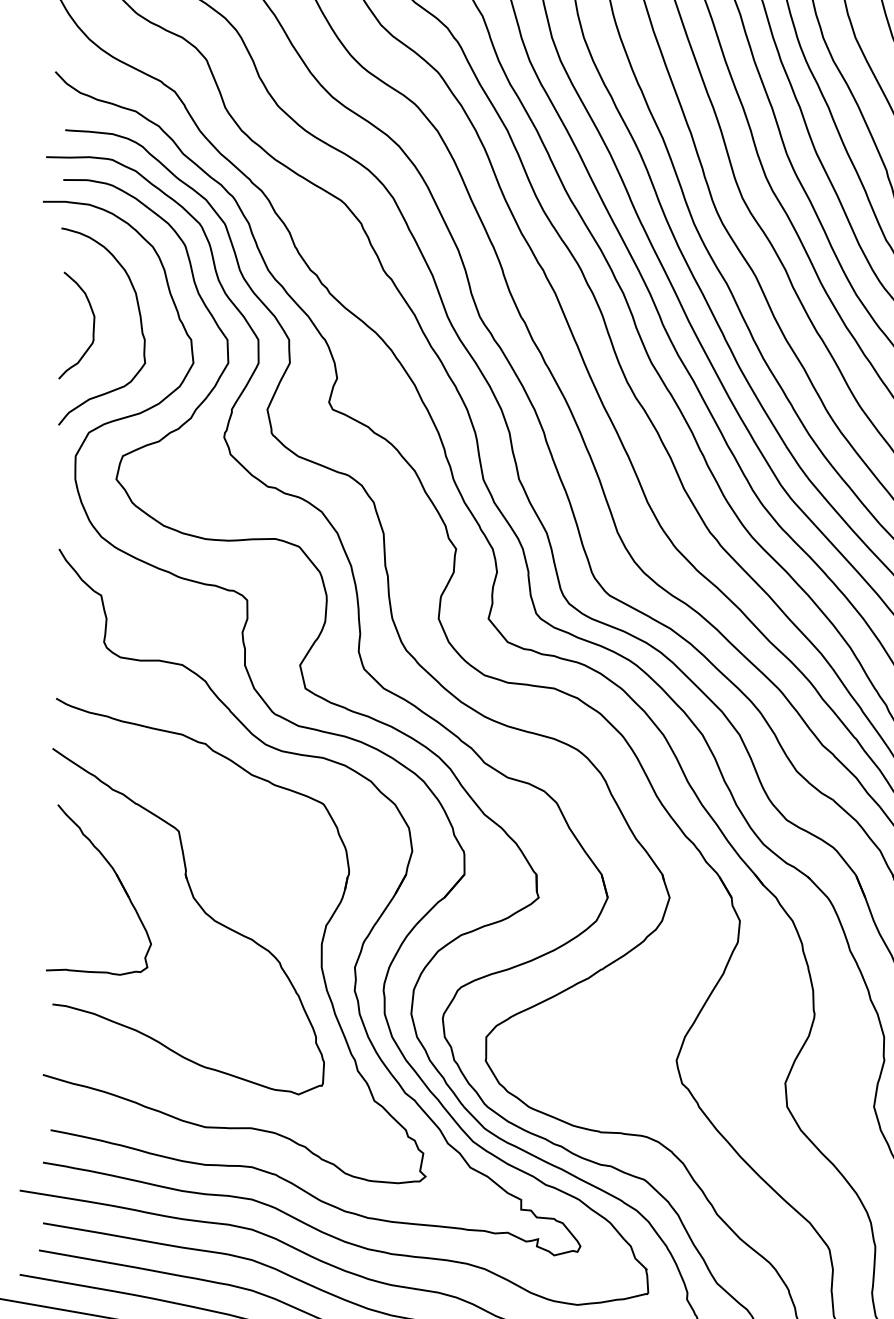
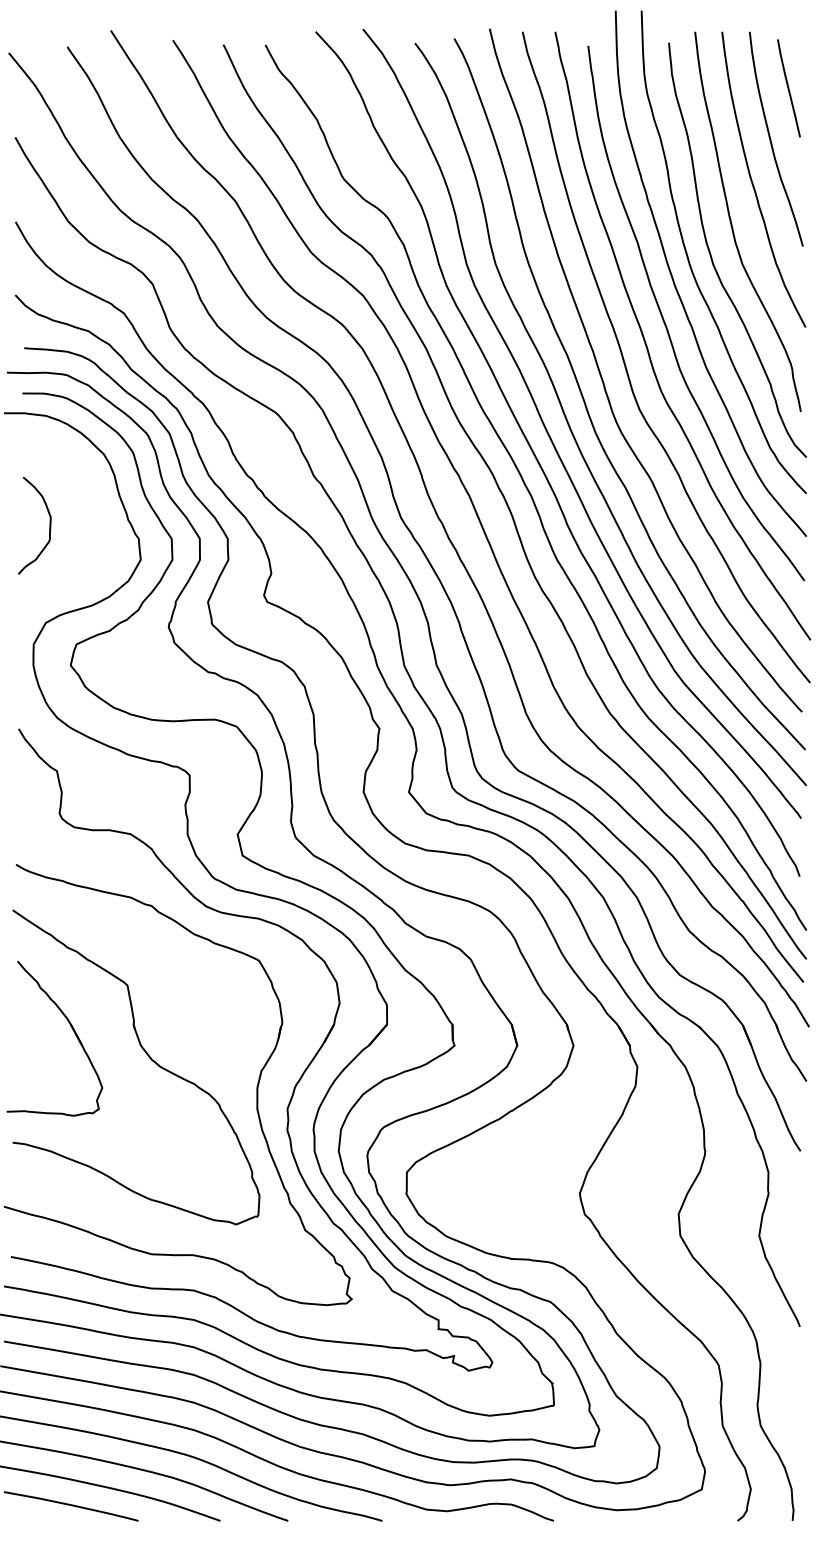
curve: (139, 317) -> (91, 518), removed

